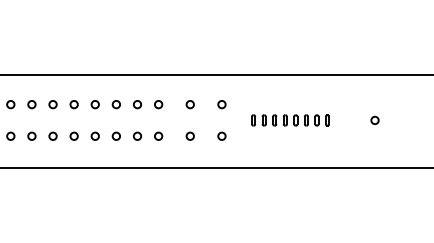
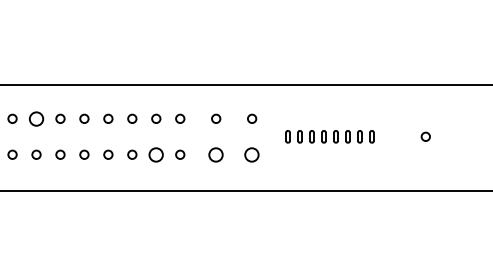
circle: (31, 104) -> (36, 118), size x1.6
circle: (137, 136) -> (156, 154), size x1.6
circle: (190, 136) -> (216, 154), size x1.6
circle: (222, 136) -> (252, 154), size x1.6

